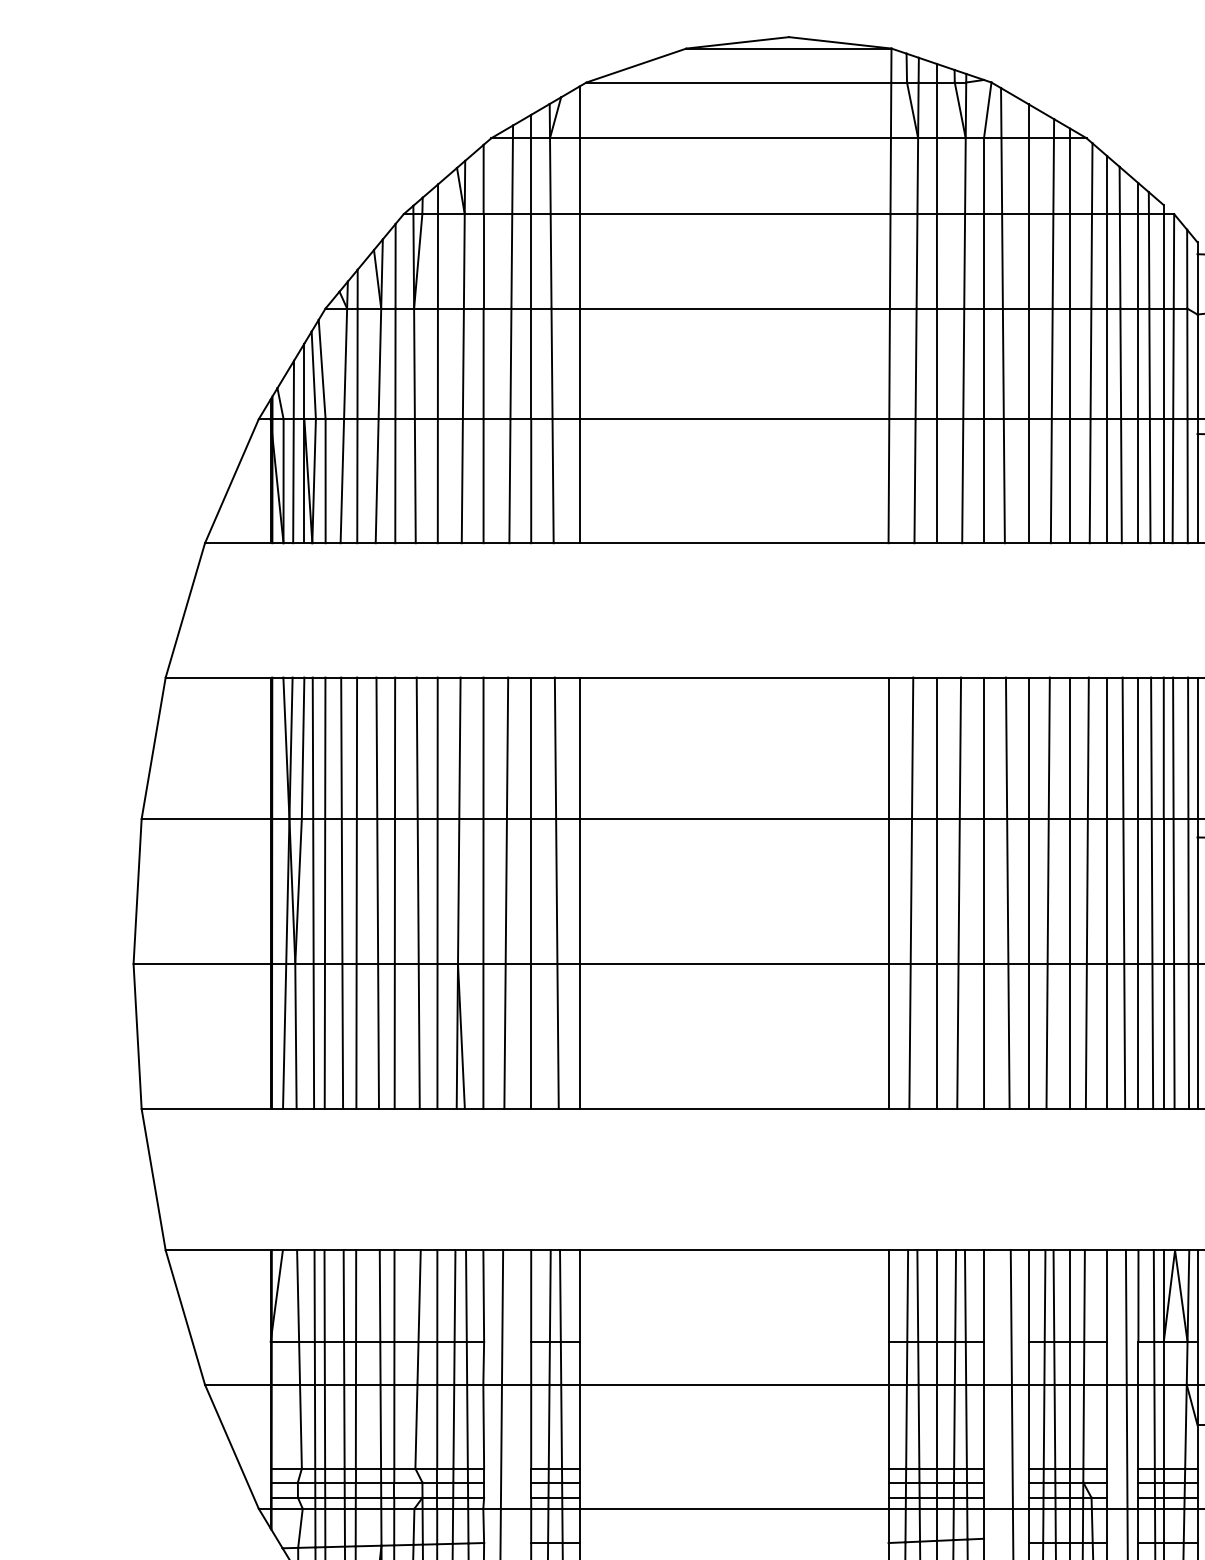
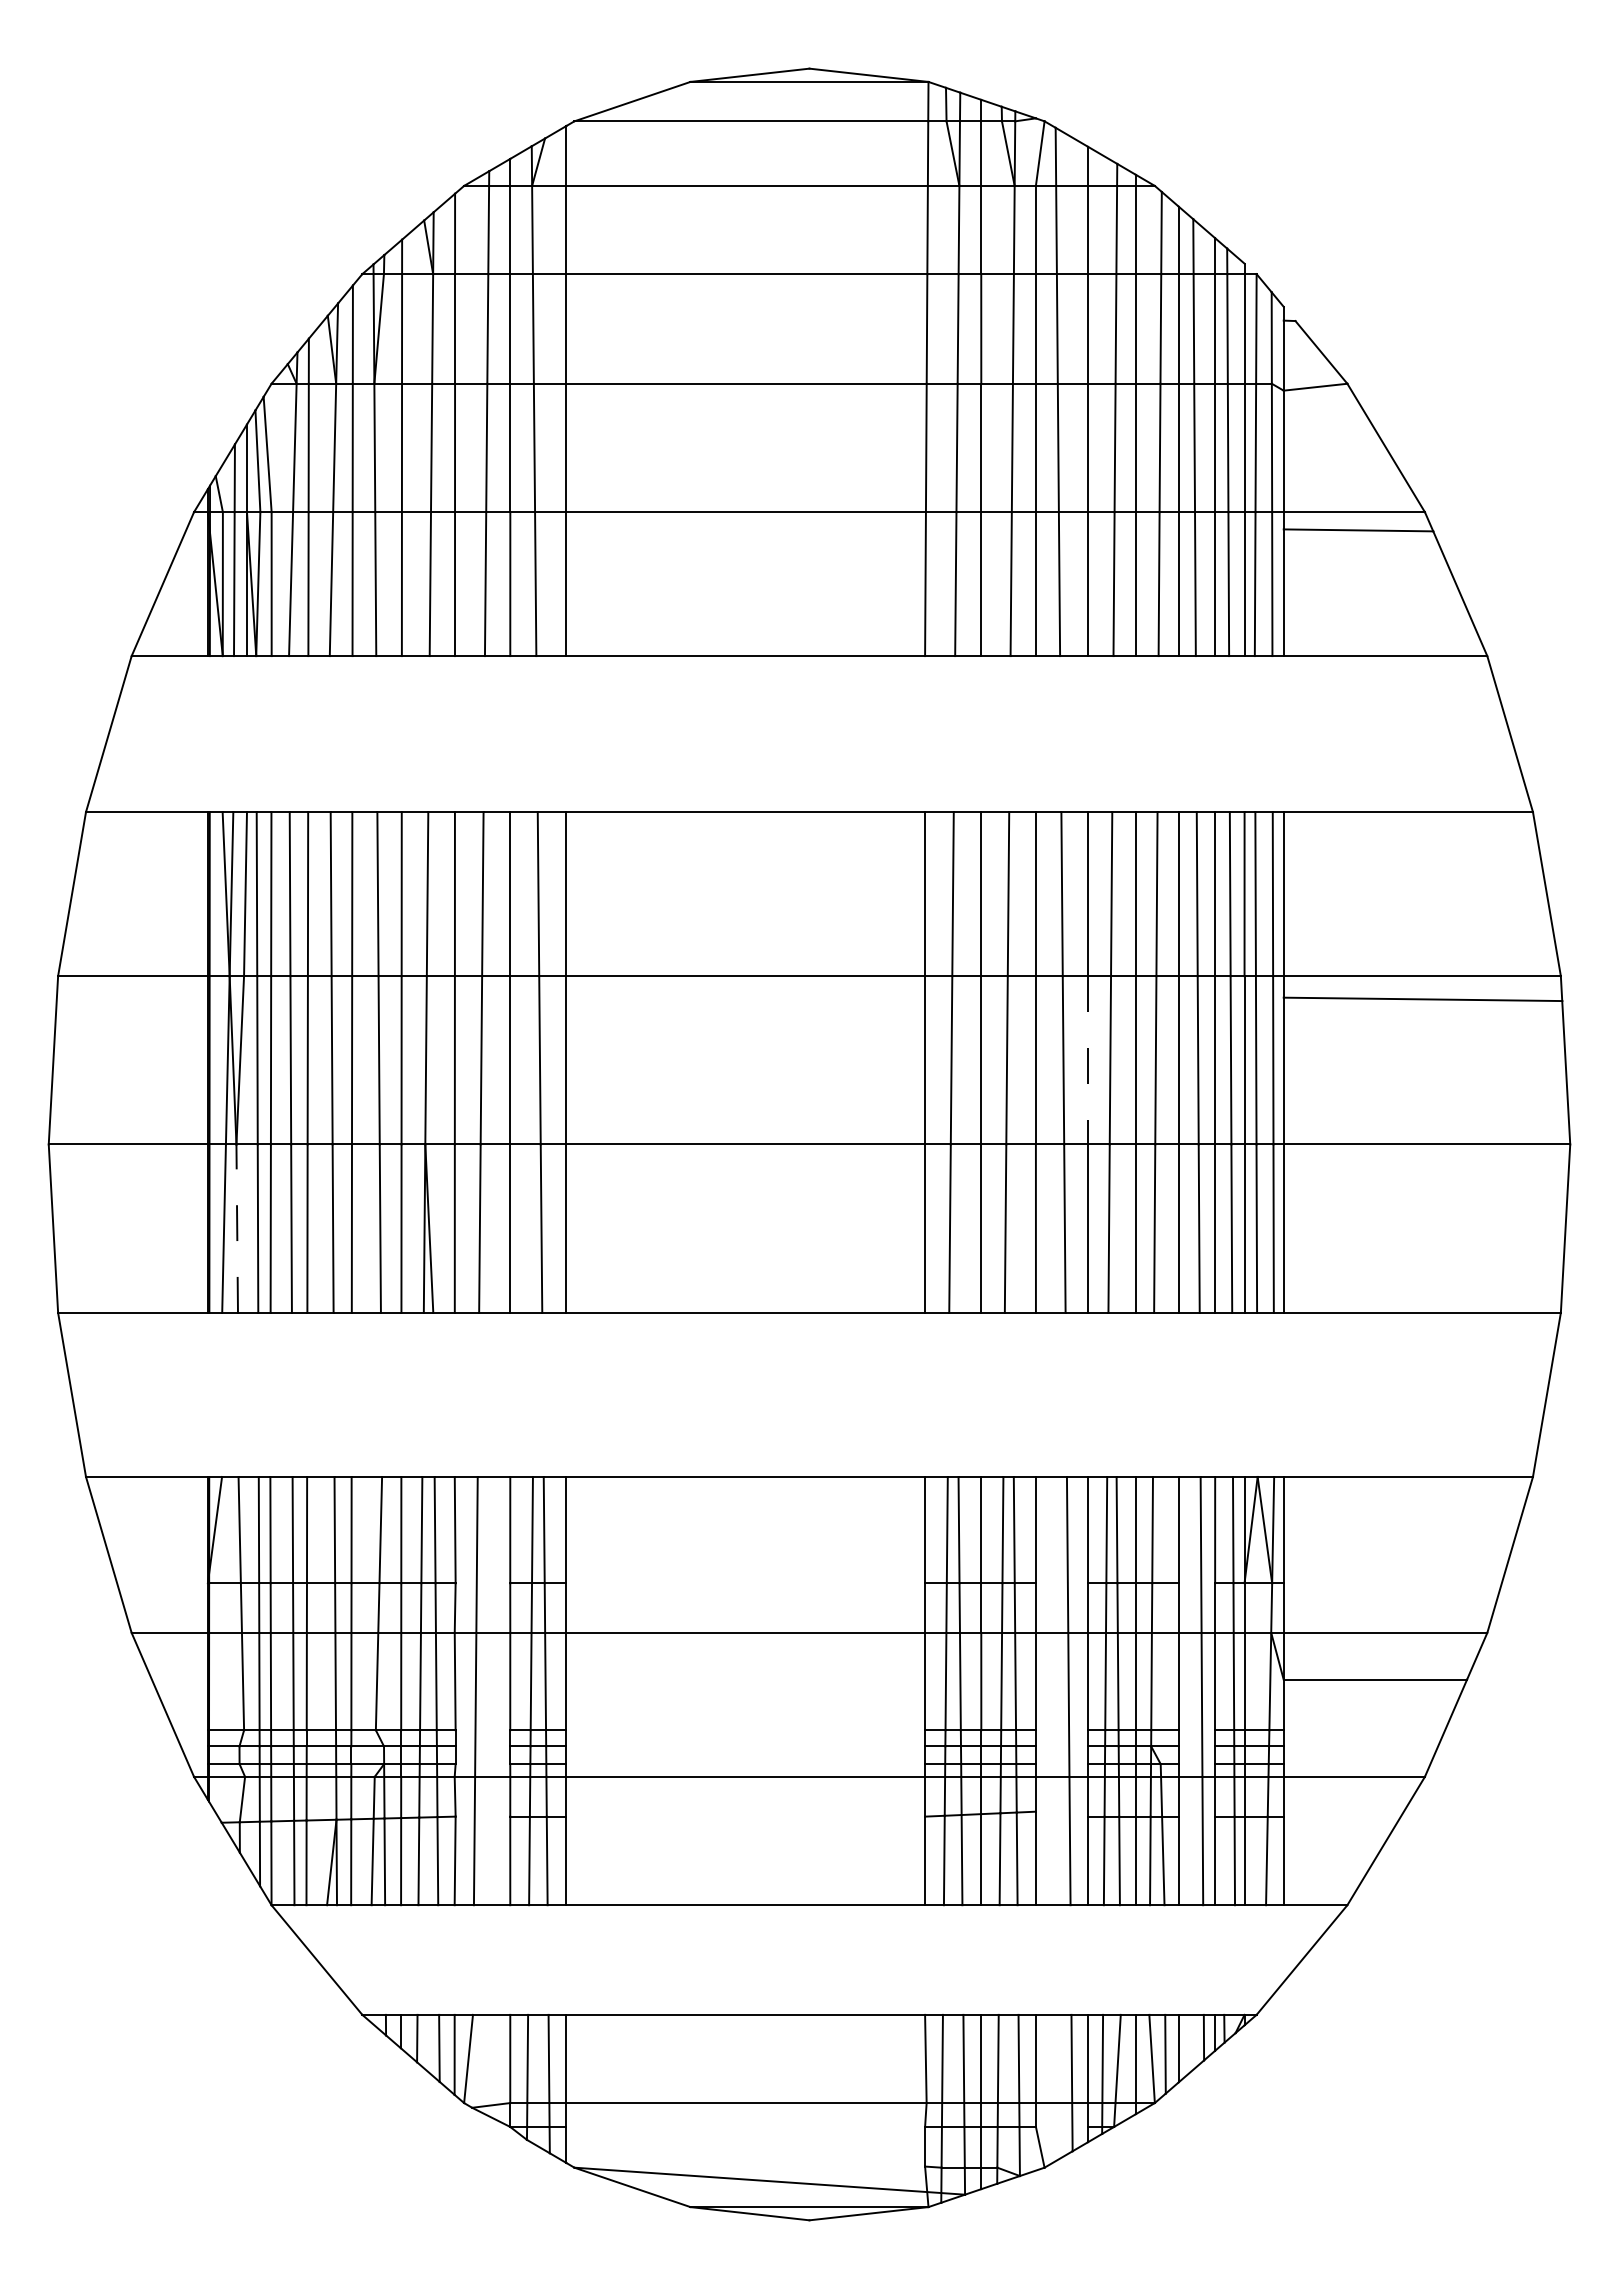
line: (1028, 891) -> (1087, 1060), solid -> dashed
line: (296, 1036) -> (237, 1228), solid -> dashed

